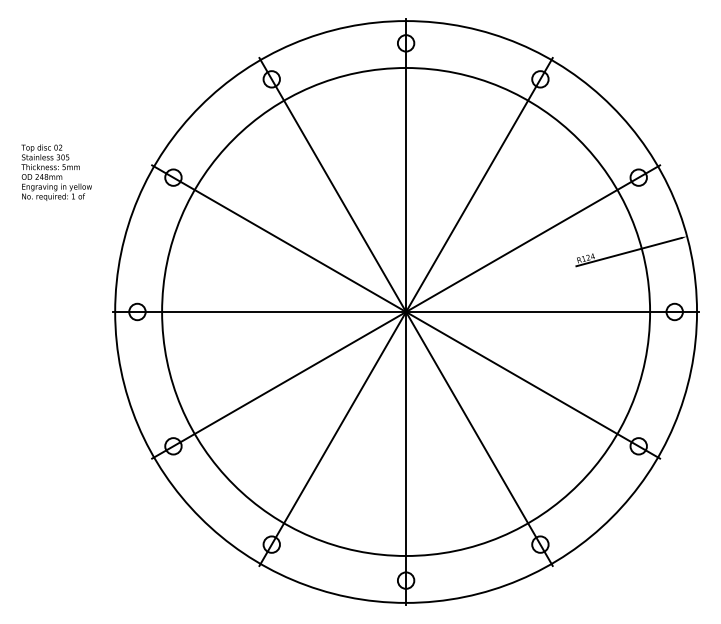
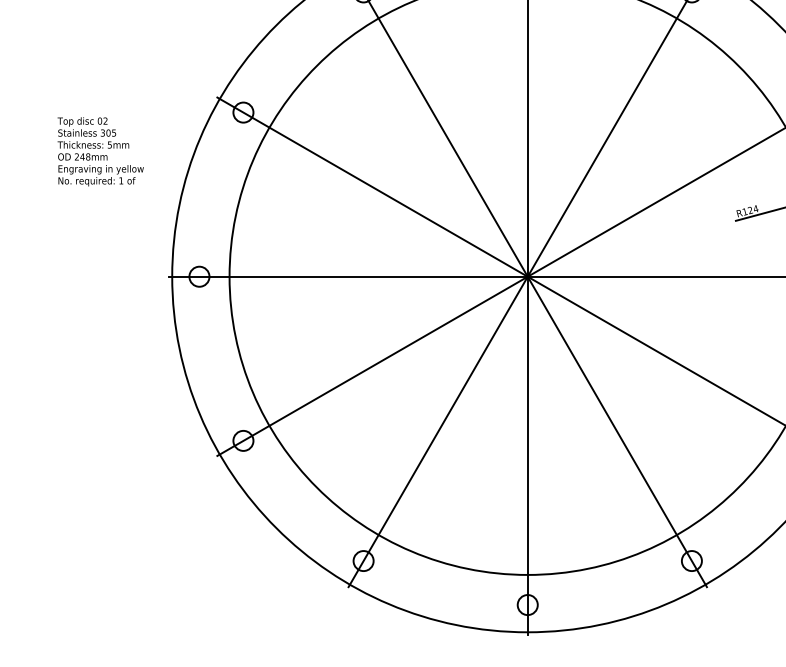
text: (56, 172) -> (100, 151), moved

